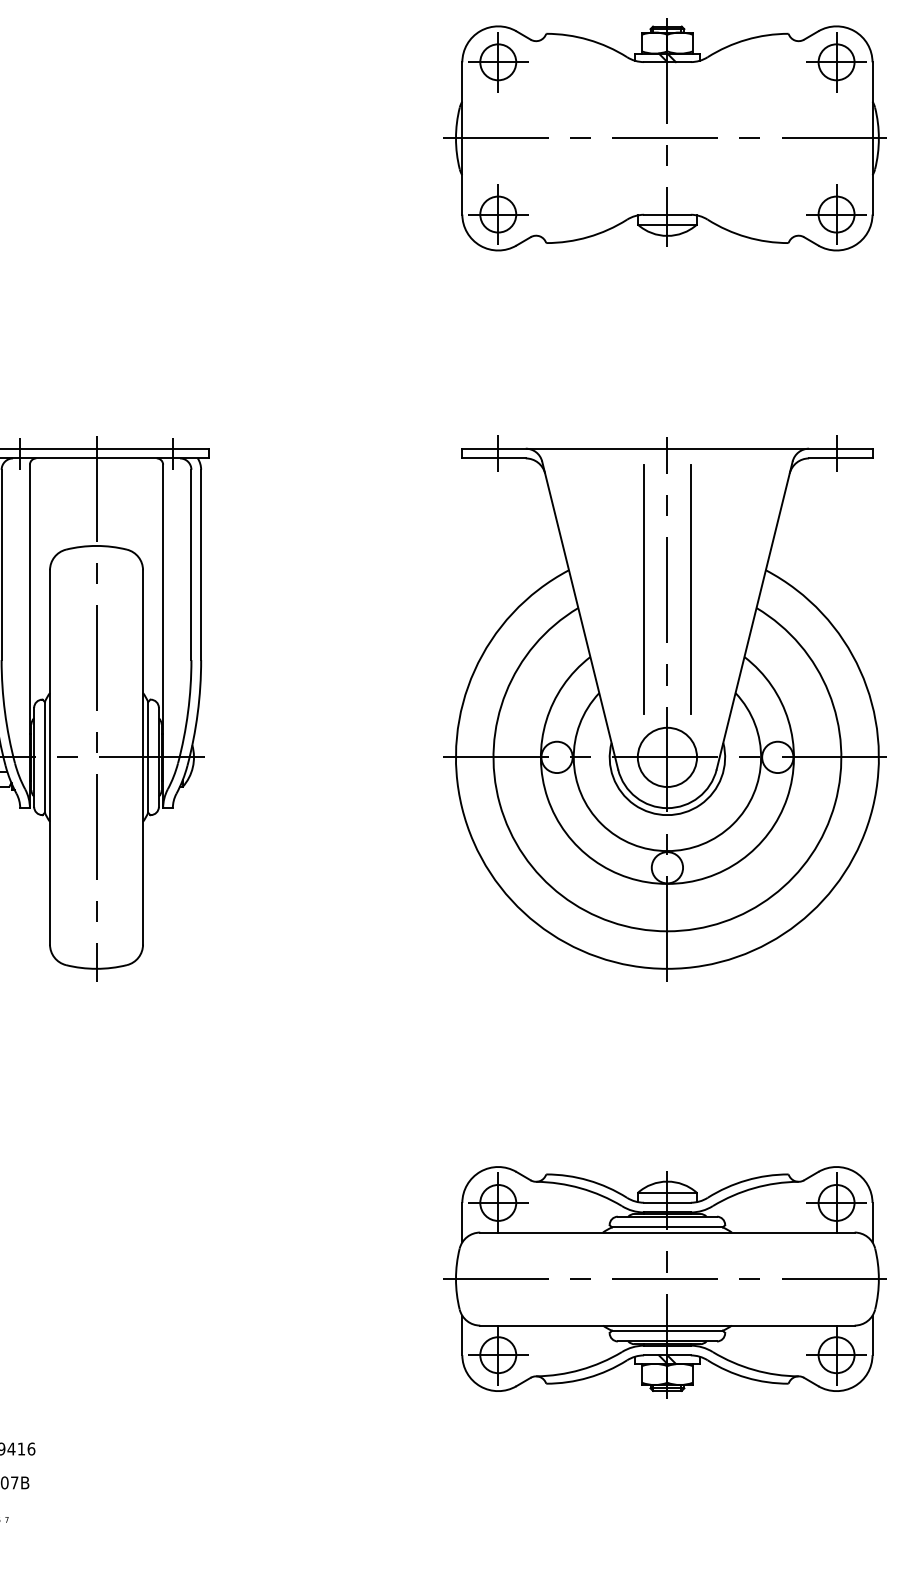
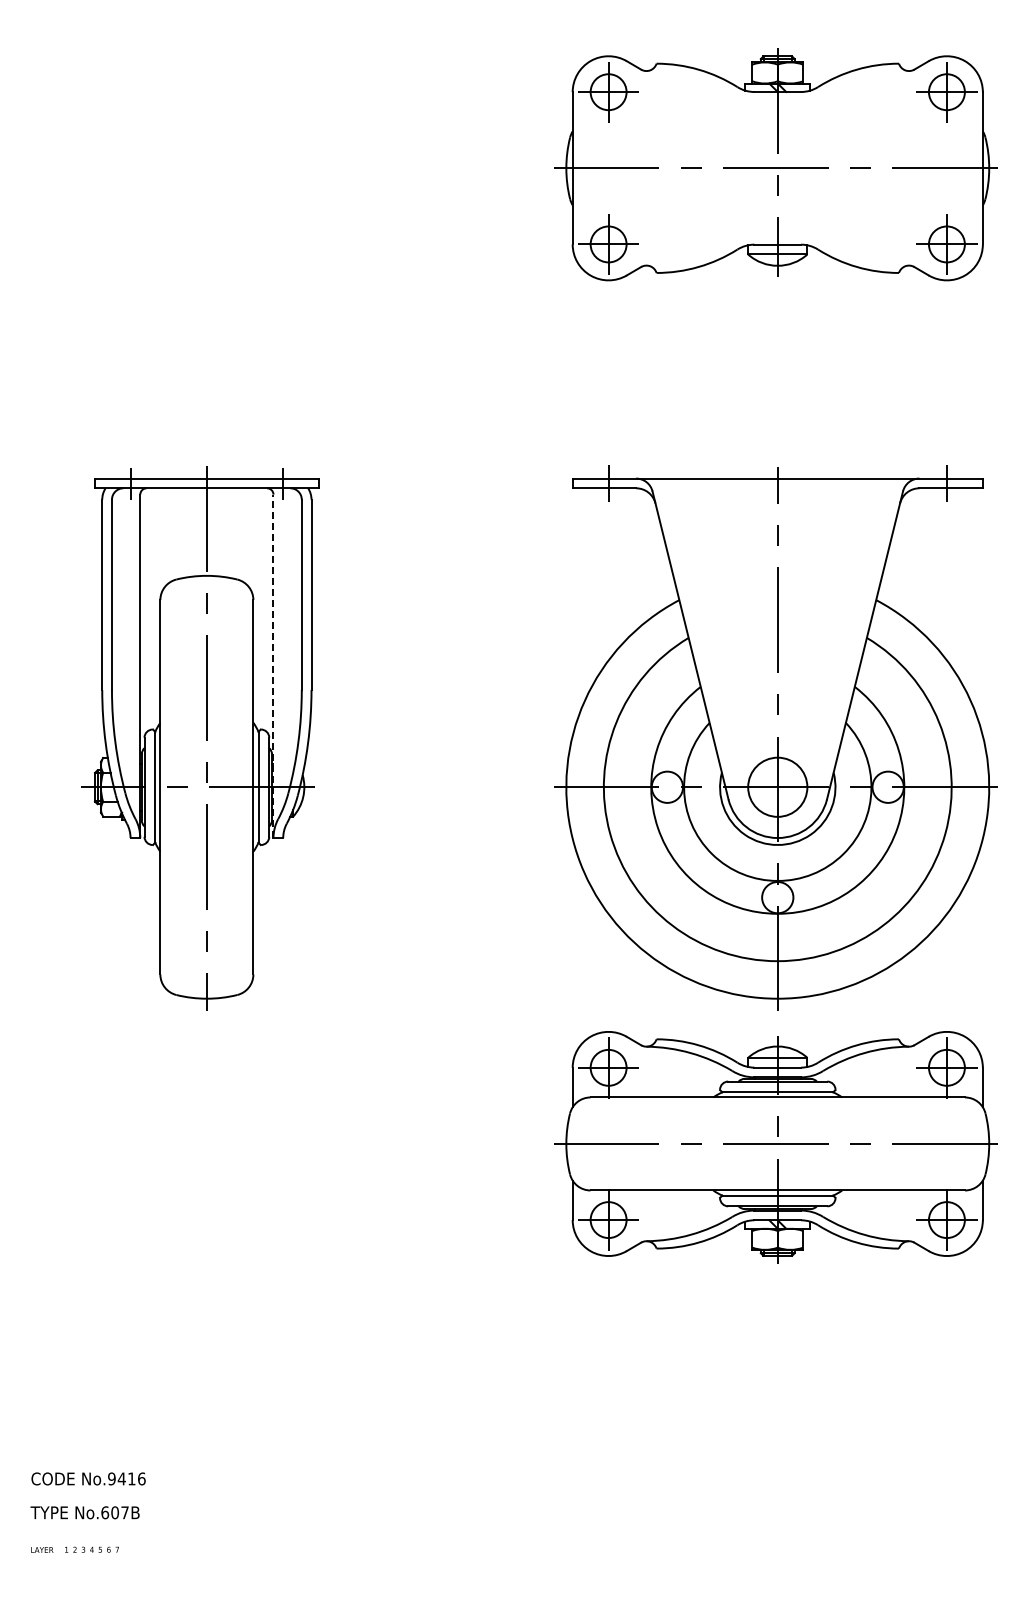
line: (644, 589) -> (754, 619), removed
line: (691, 589) -> (801, 619), removed
line: (163, 636) -> (273, 666), solid -> dashed
part: (665, 1282) -> (775, 1147), moved

